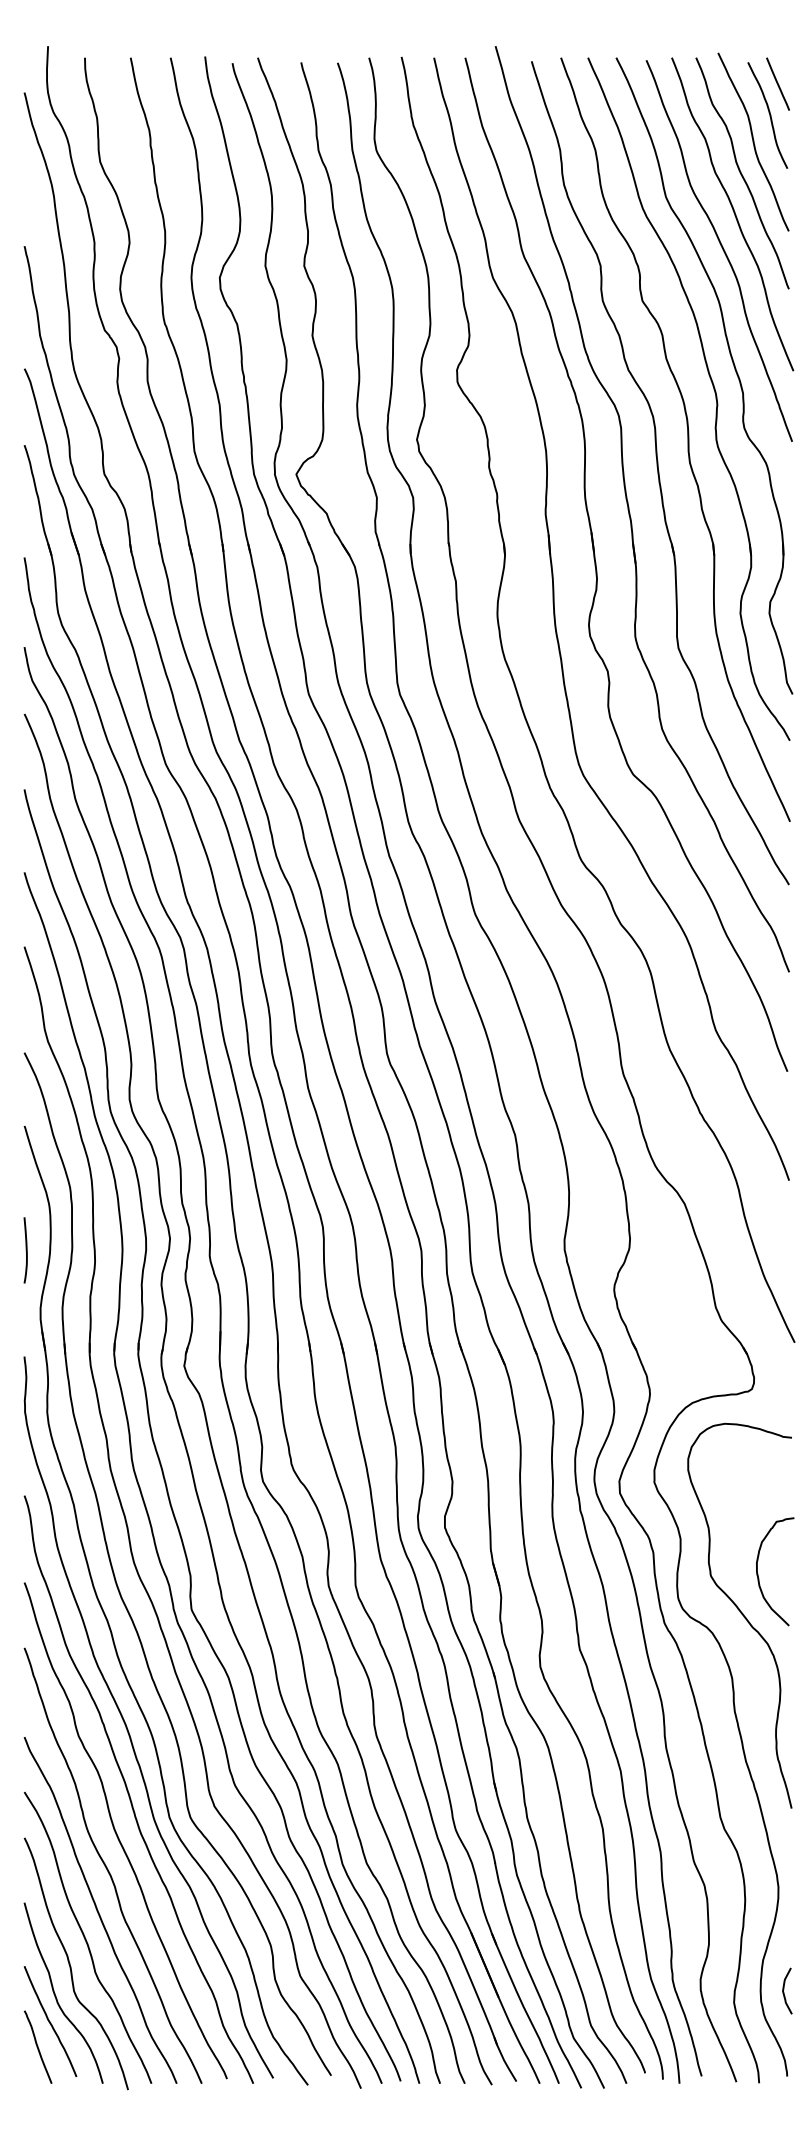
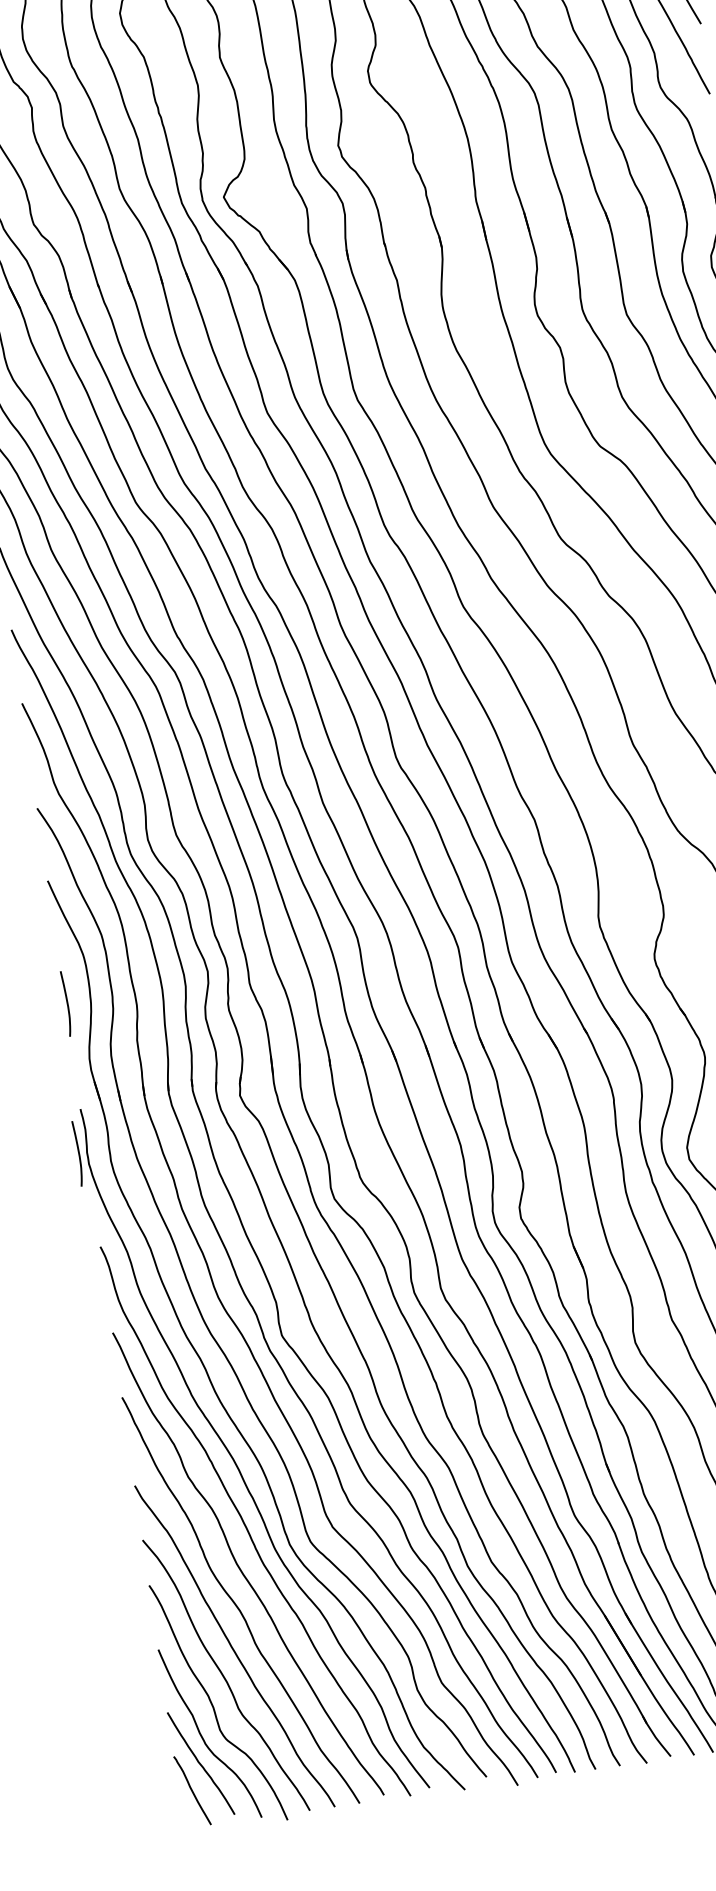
curve: (15, 1400) -> (77, 1153), added

